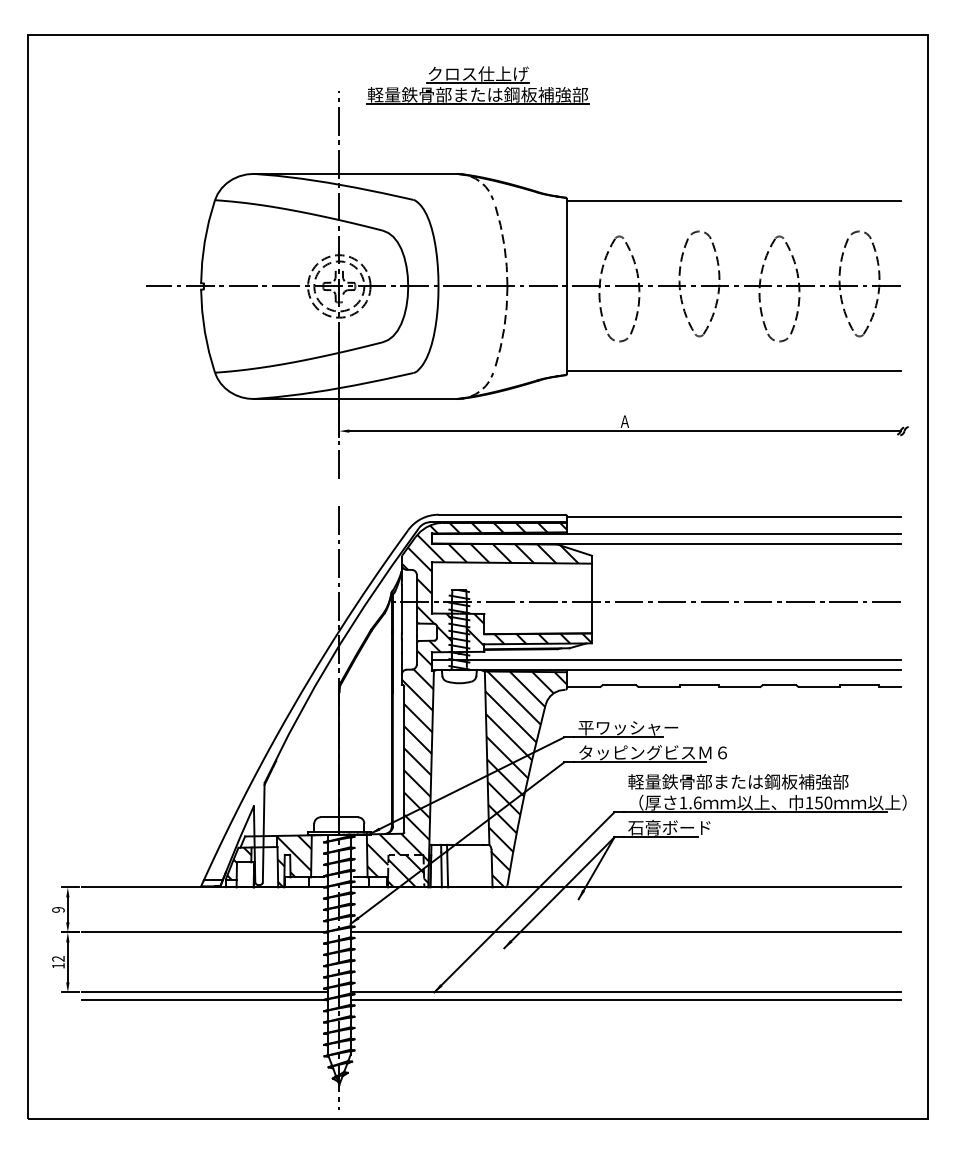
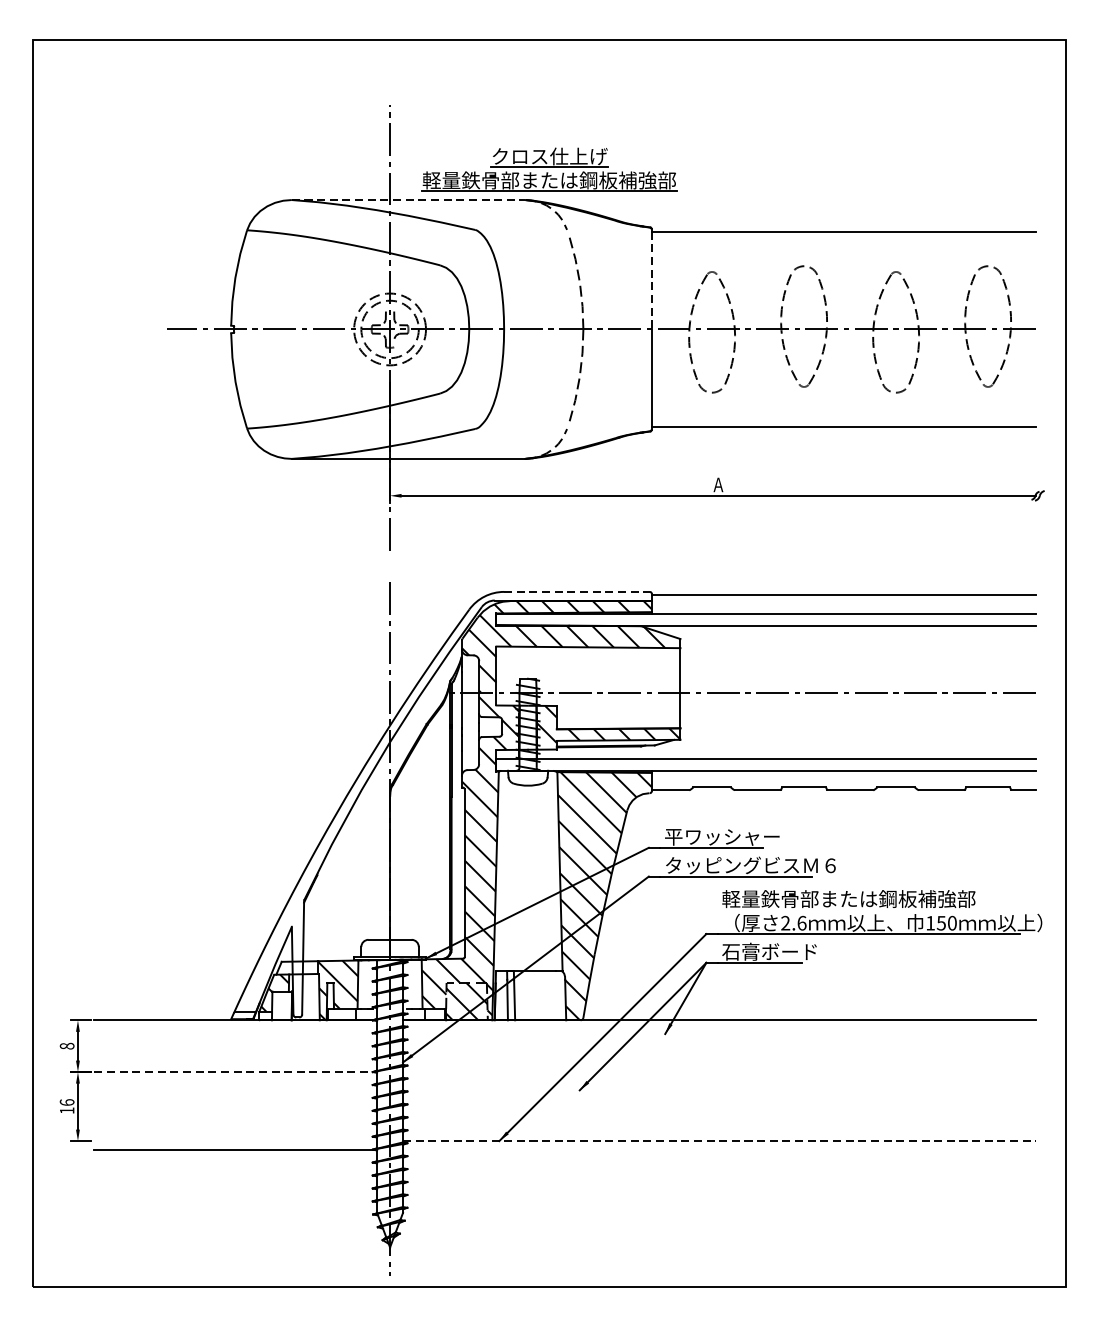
part: (477, 85) -> (548, 169), moved
line: (355, 173) -> (408, 199), solid -> dashed
line: (566, 243) -> (651, 280), solid -> dashed
line: (502, 514) -> (577, 591), solid -> dashed
text: (683, 802) -> (785, 922), 1.6 -> 2.6
text: (58, 909) -> (67, 1045), 9 -> 8
line: (205, 932) -> (236, 1072), solid -> dashed
line: (625, 932) -> (719, 1072), removed
text: (58, 958) -> (67, 1102), 12 -> 16
line: (205, 992) -> (236, 1141), removed
line: (626, 992) -> (720, 1141), solid -> dashed
line: (625, 1000) -> (719, 1150), removed

